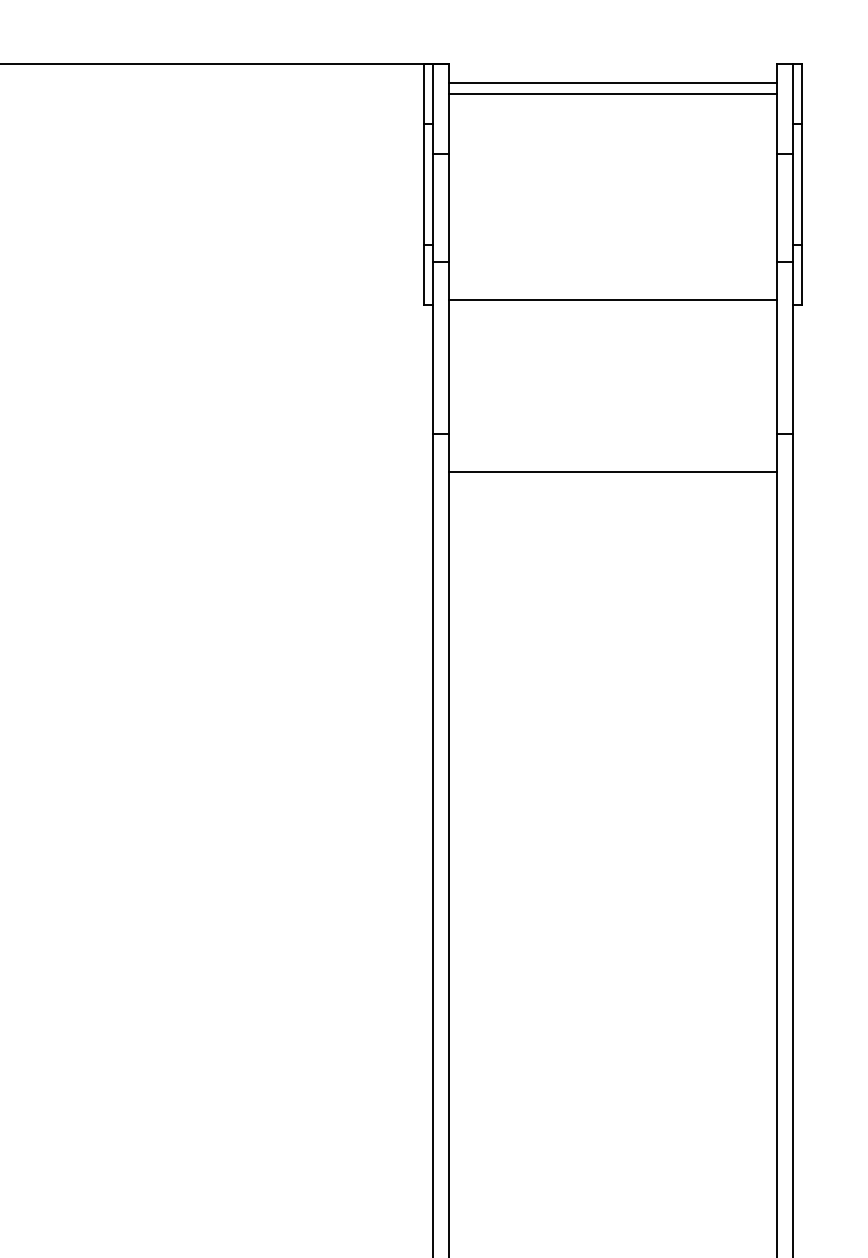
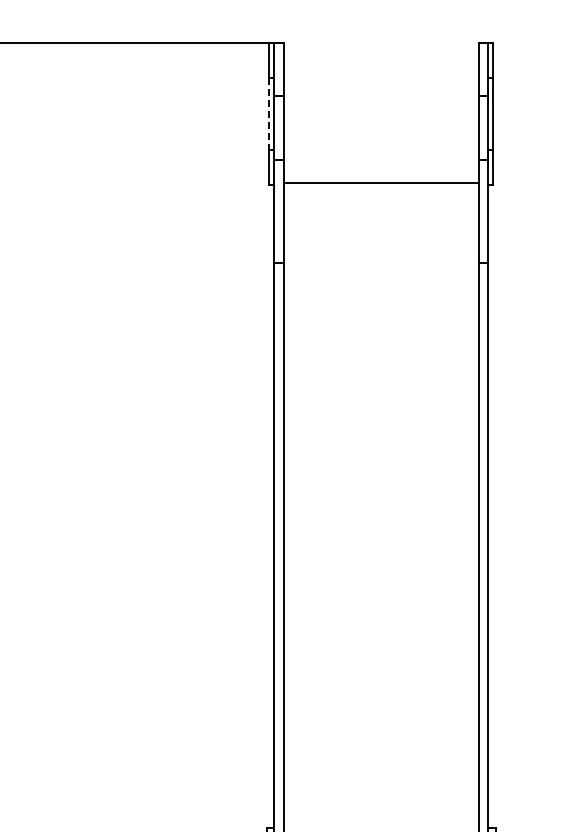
line: (612, 82) -> (380, 53), removed
line: (612, 94) -> (380, 60), removed
line: (423, 185) -> (268, 114), solid -> dashed
line: (612, 471) -> (380, 284), removed

